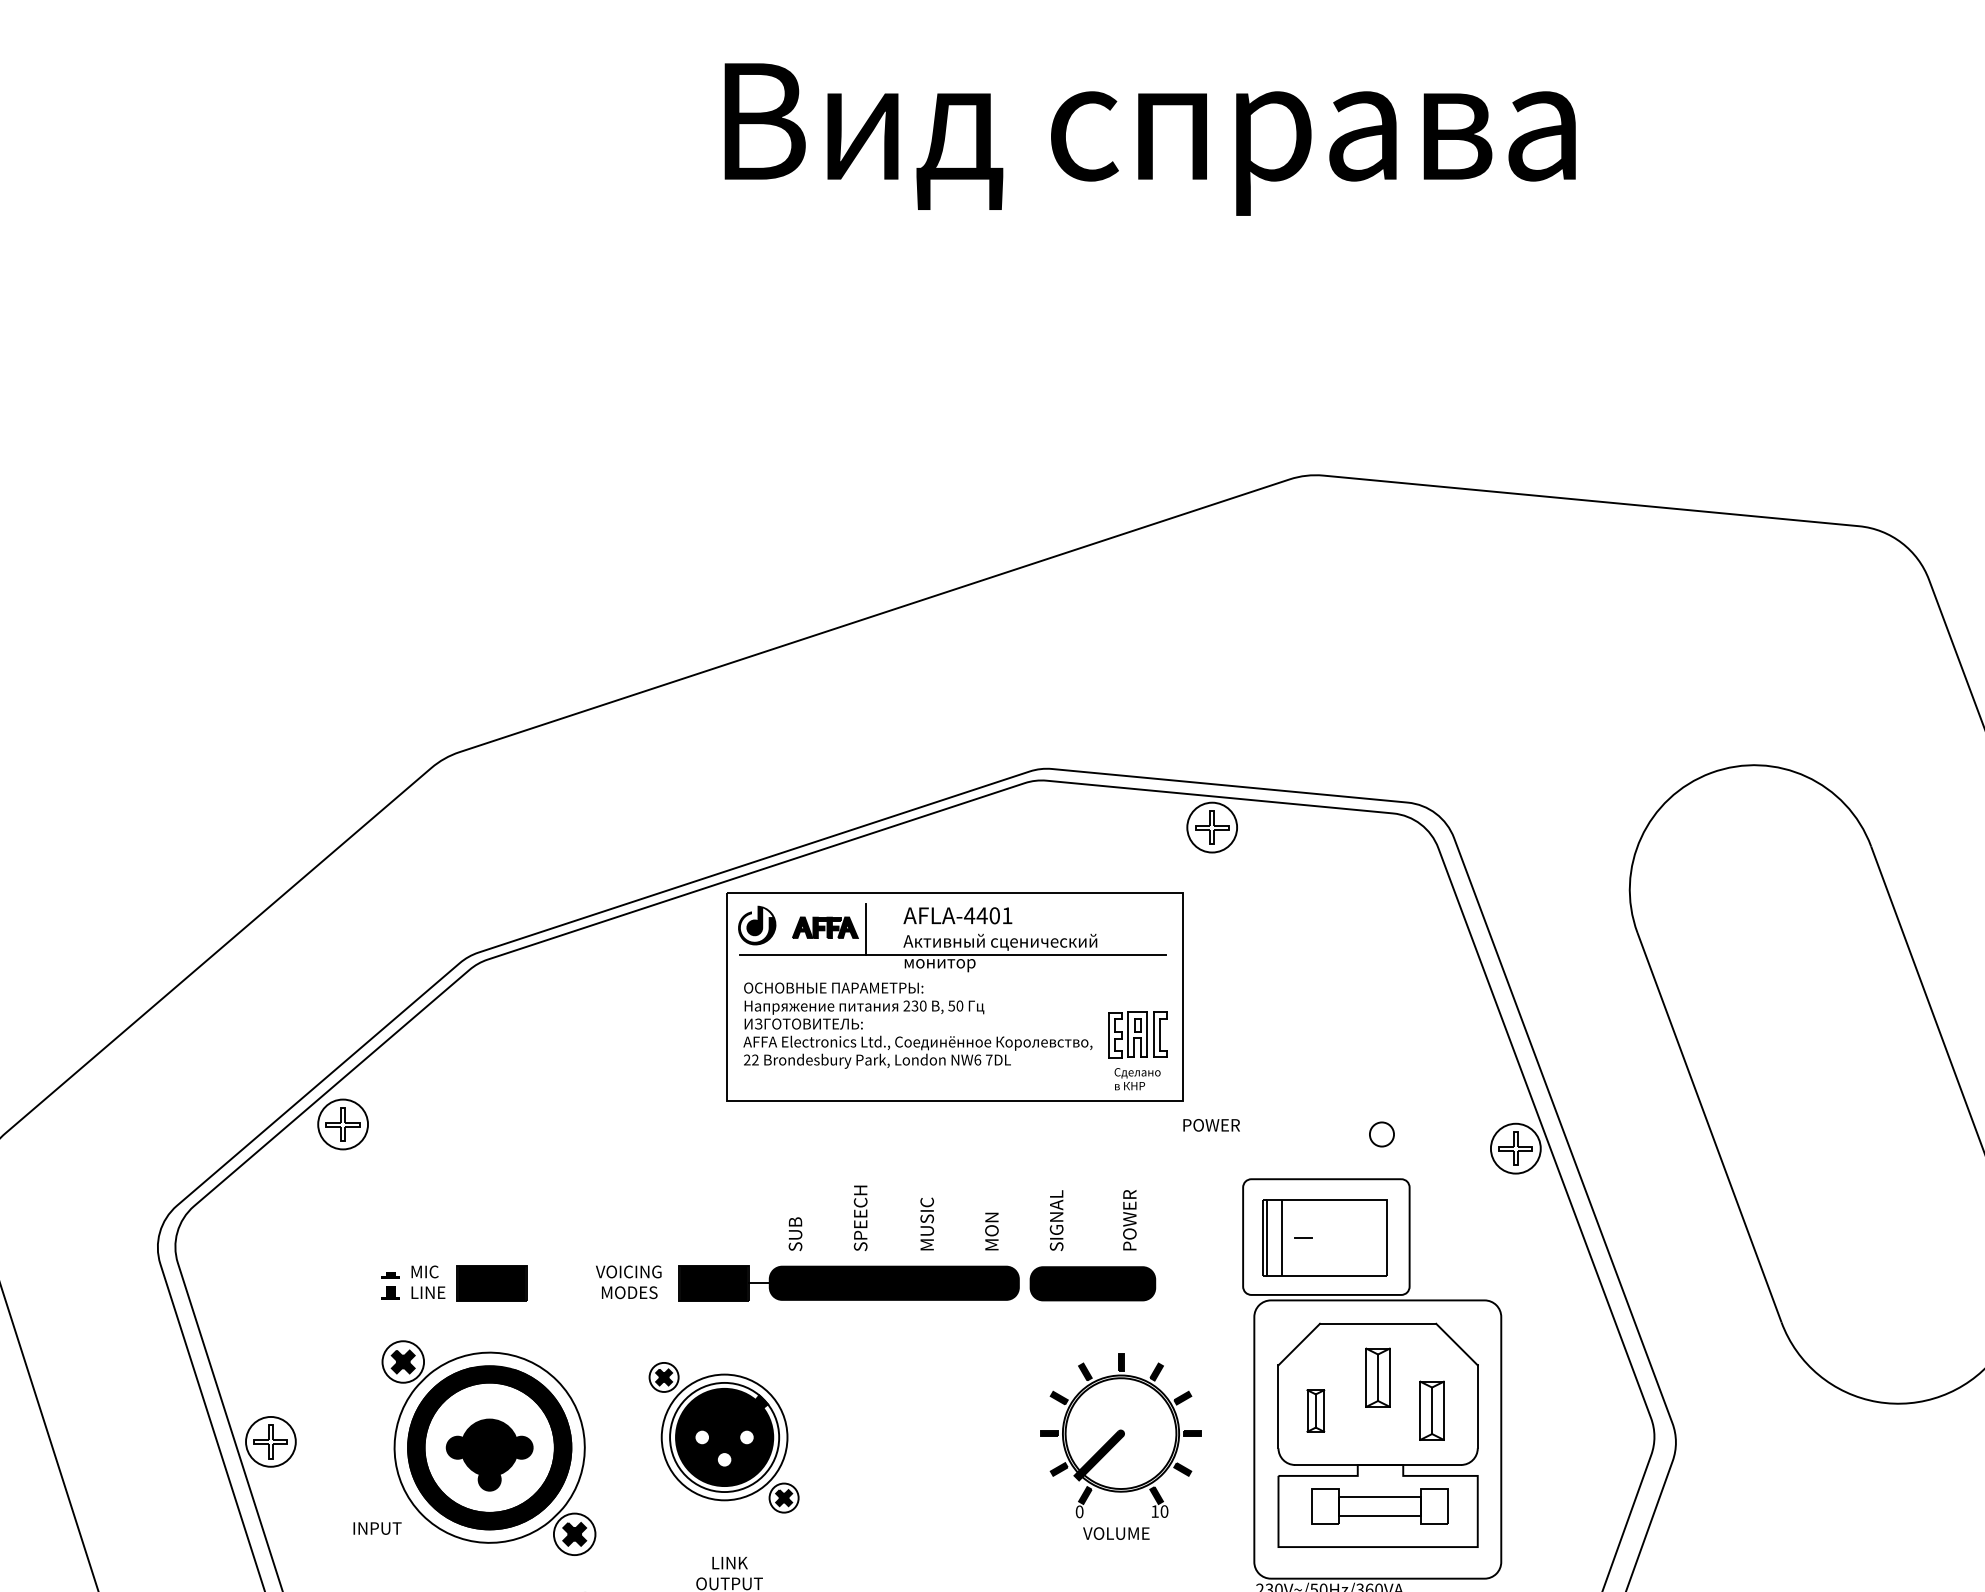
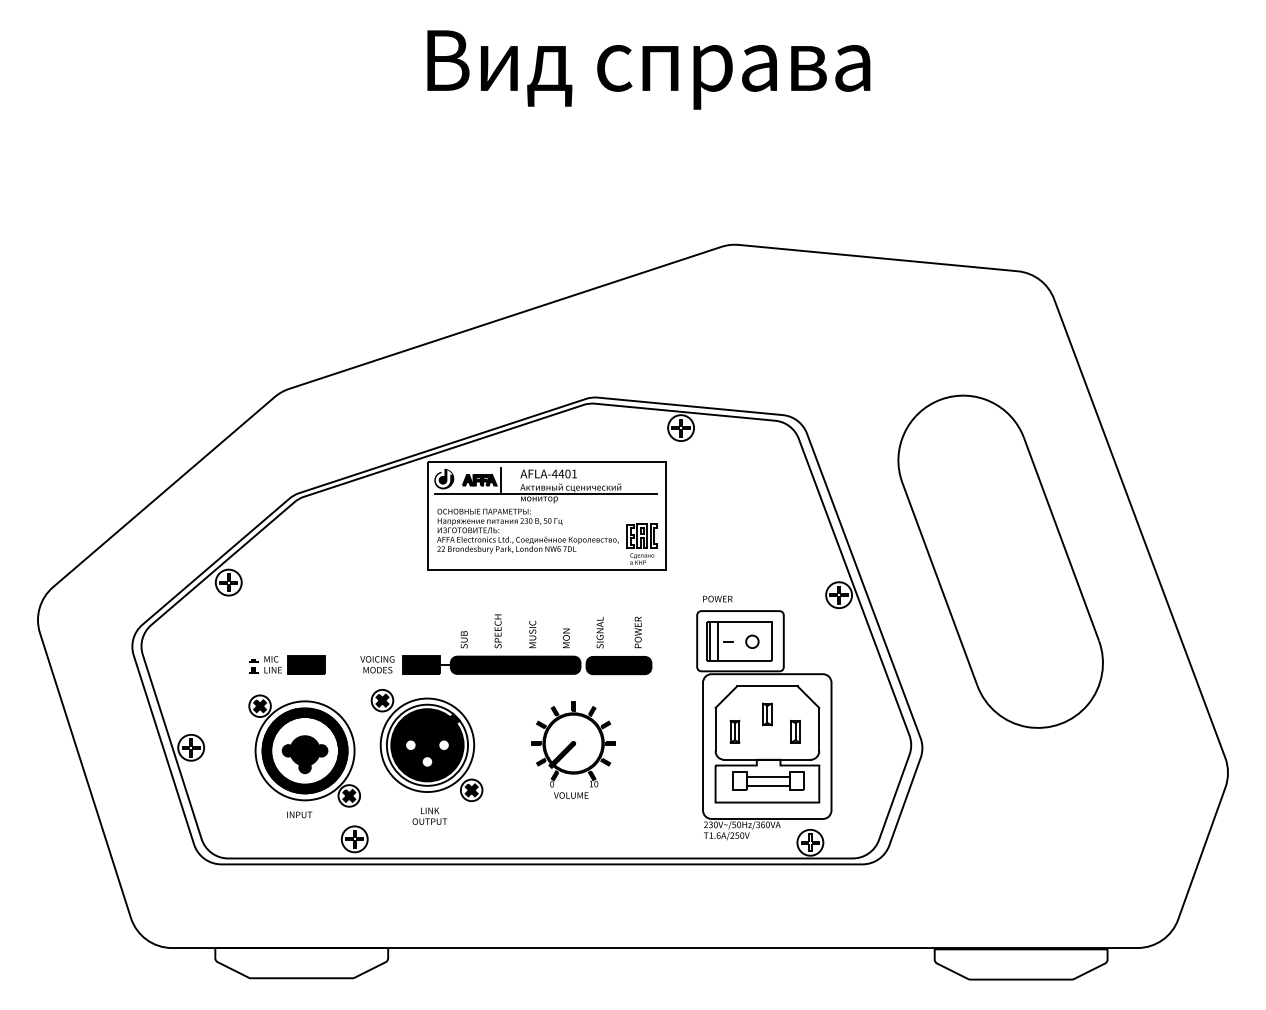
text: (1211, 1124) -> (717, 598), moved
circle: (1382, 1133) -> (752, 641), moved
part: (1378, 1377) -> (767, 714), size x0.71
part: (1432, 1410) -> (795, 731), size x0.71
part: (723, 1437) -> (426, 745), size x1.43
part: (1120, 1445) -> (573, 749), moved
text: (377, 1527) -> (299, 814), moved

